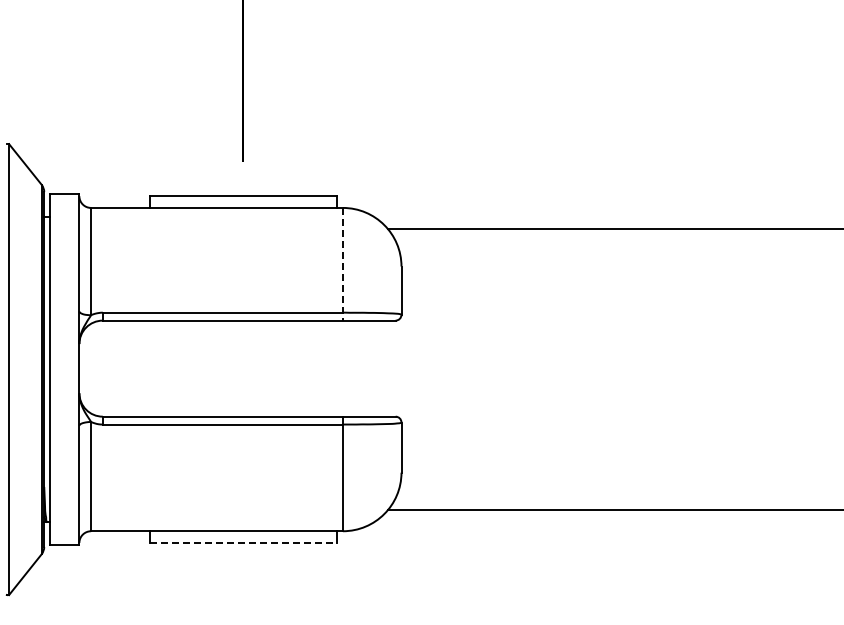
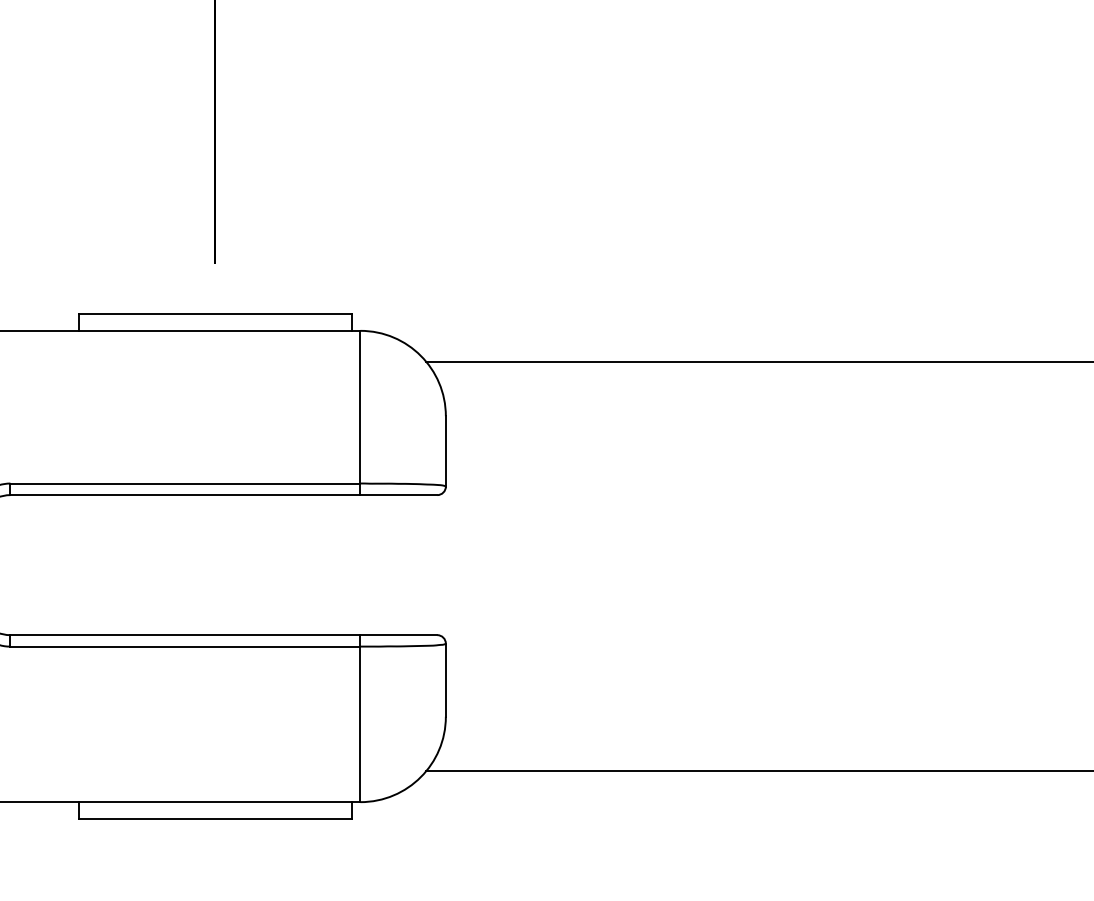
line: (342, 264) -> (359, 413), dashed -> solid
line: (243, 542) -> (215, 818), dashed -> solid

